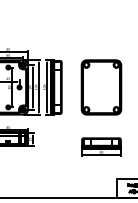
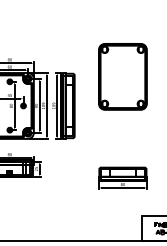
part: (101, 87) -> (122, 76), moved

